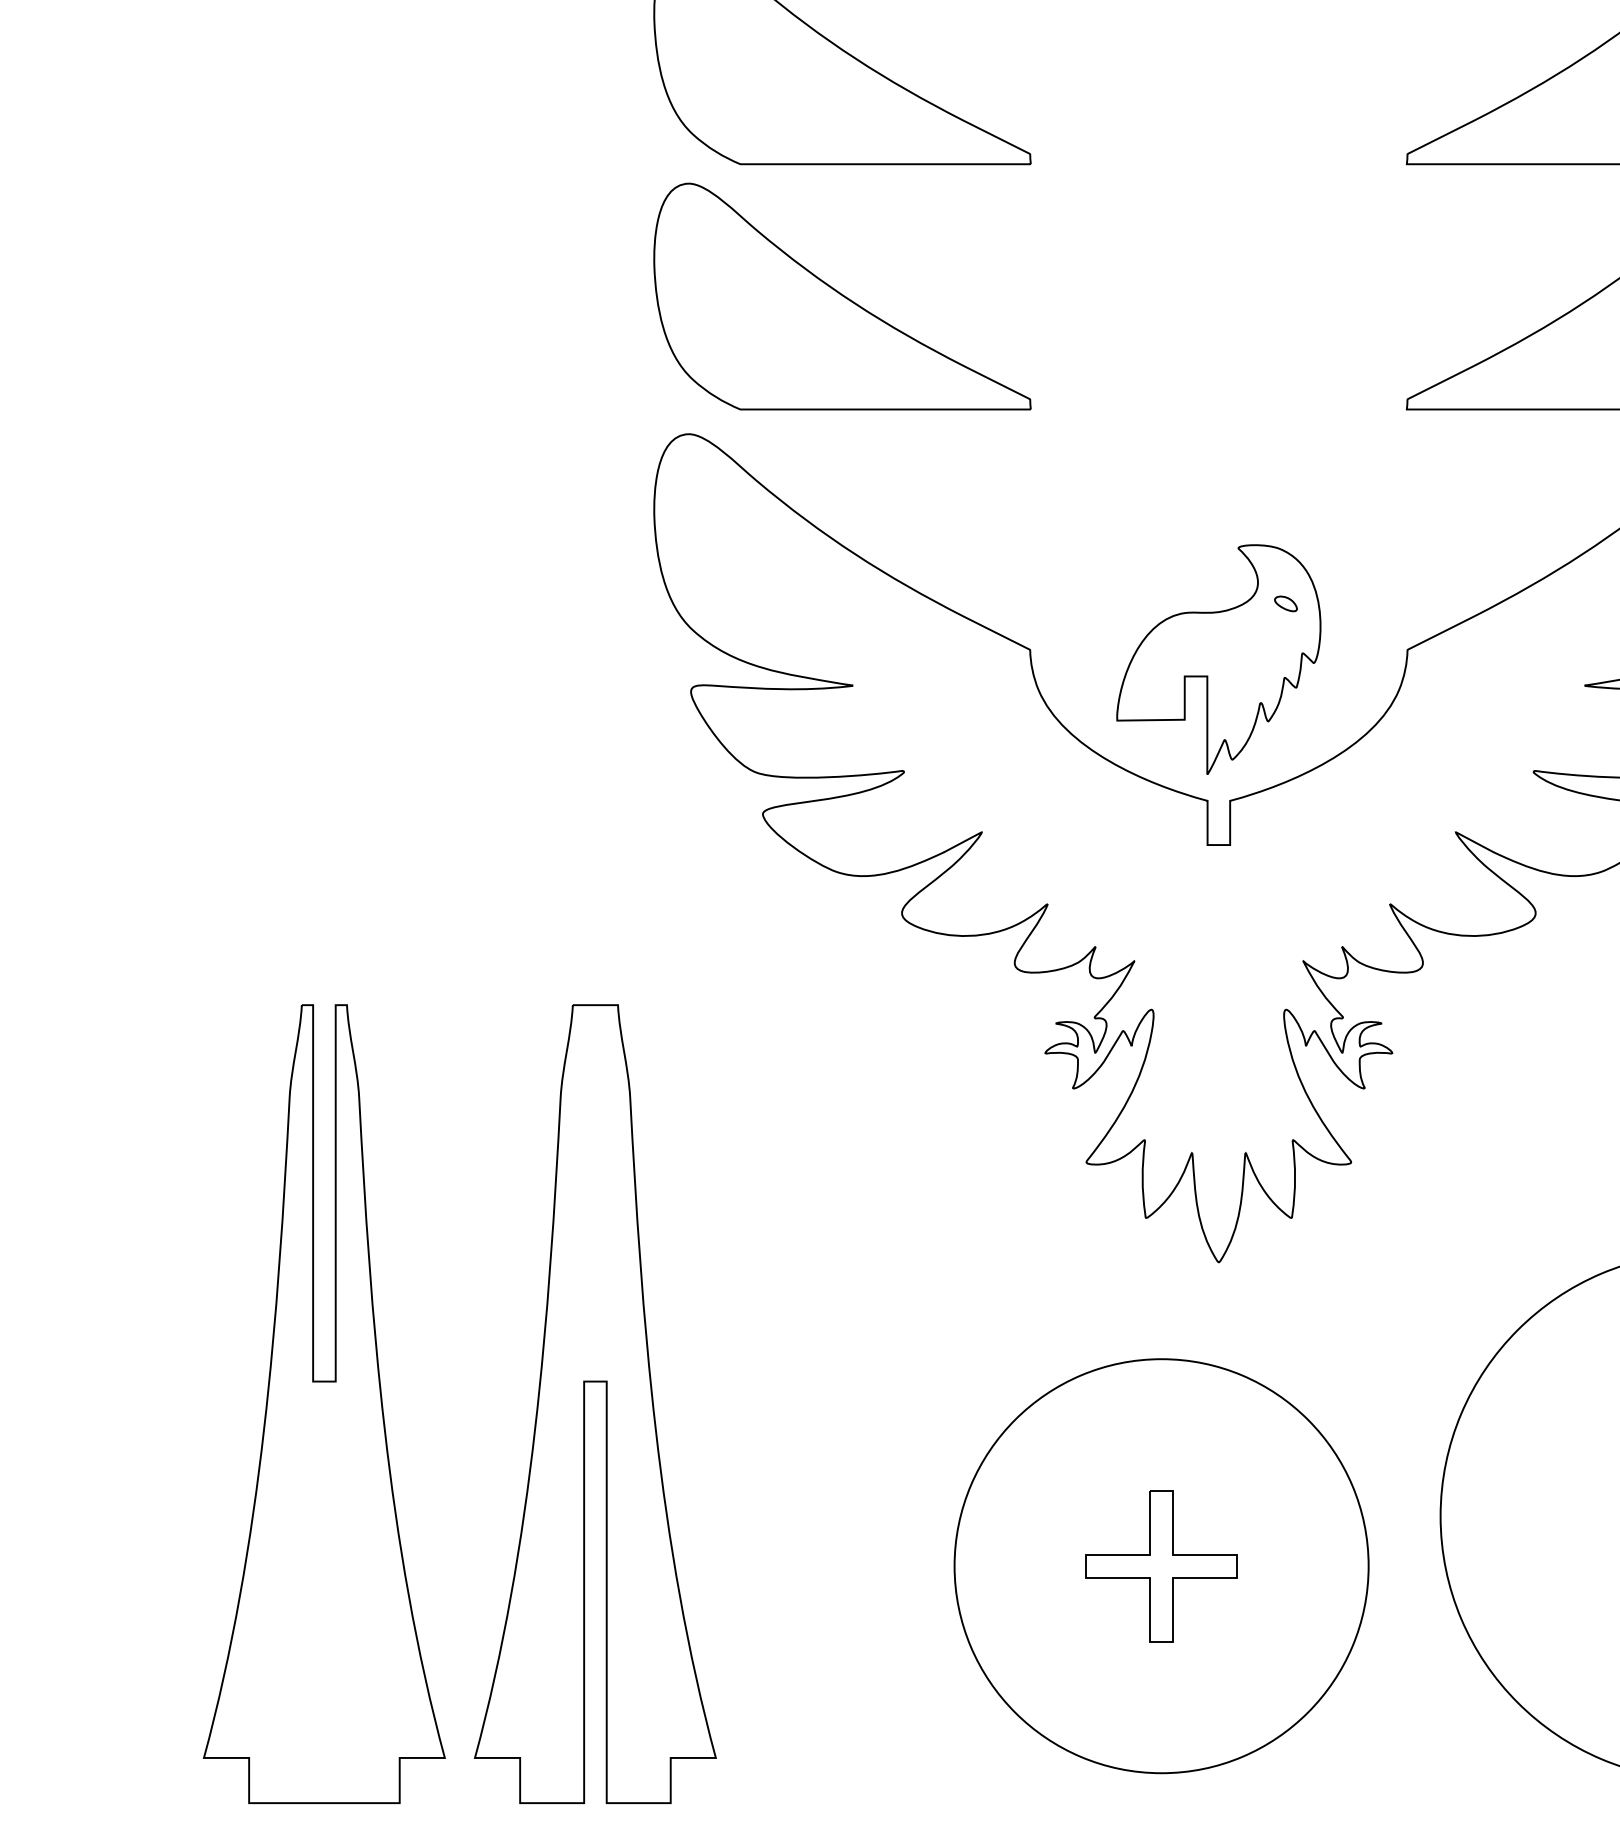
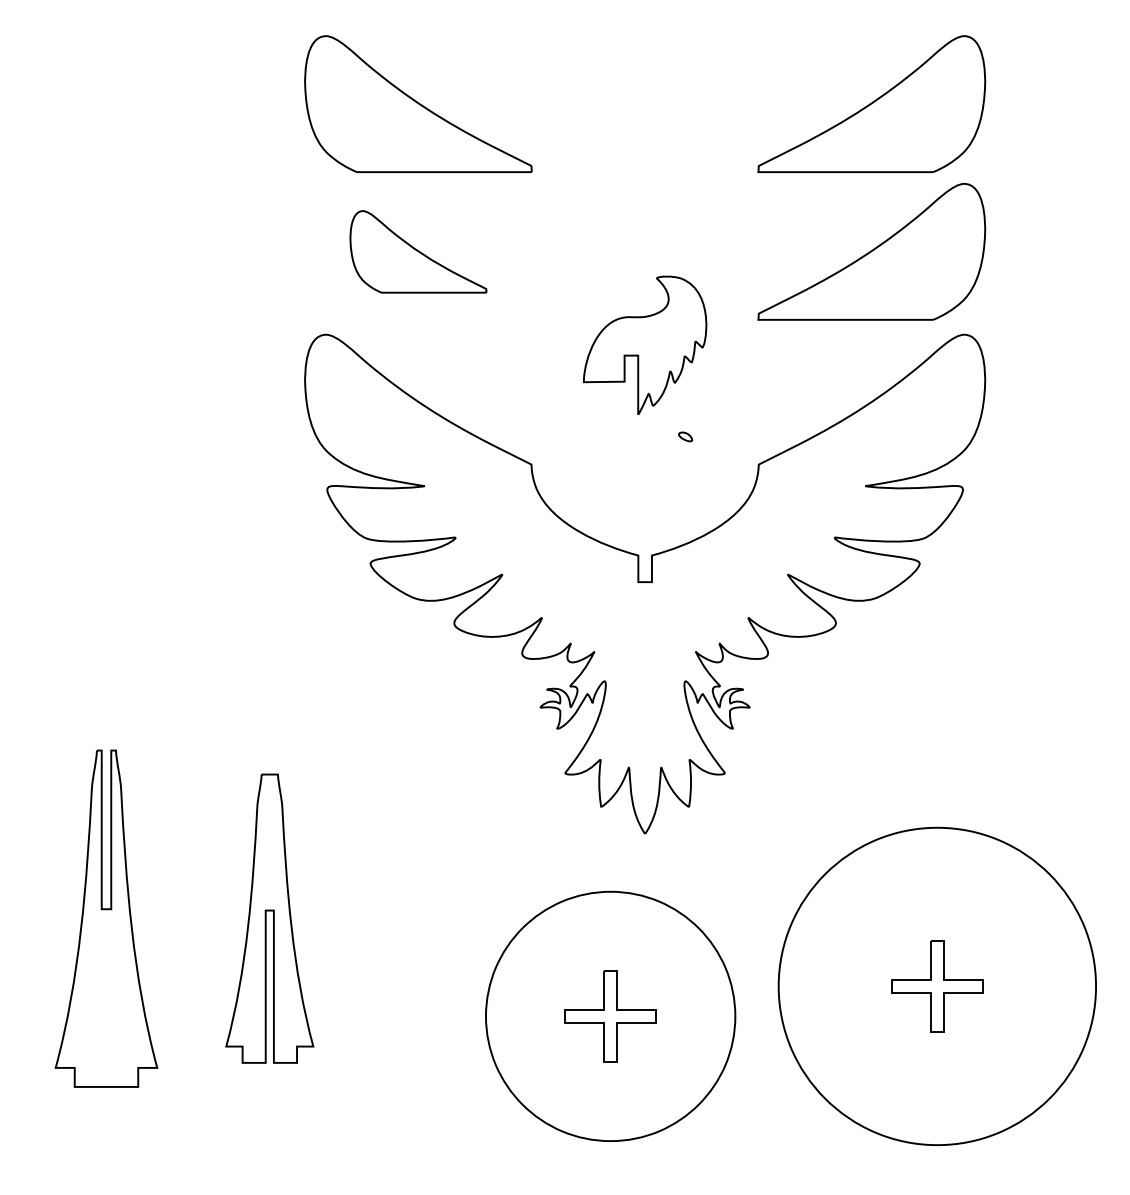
part: (842, 295) -> (418, 251), size x0.6
part: (1219, 657) -> (645, 344), moved
part: (324, 1403) -> (106, 918), size x0.7
part: (595, 1403) -> (269, 918), size x0.6

